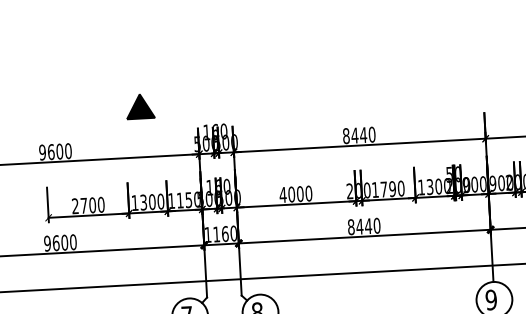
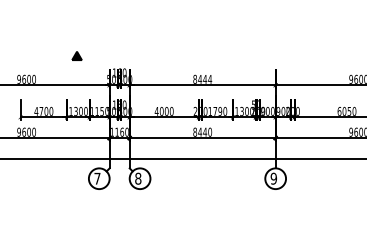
part: (139, 105) -> (76, 55), size x0.6
text: (372, 133) -> (210, 78), 8440 -> 8444
text: (75, 206) -> (36, 111), 2700 -> 4700

